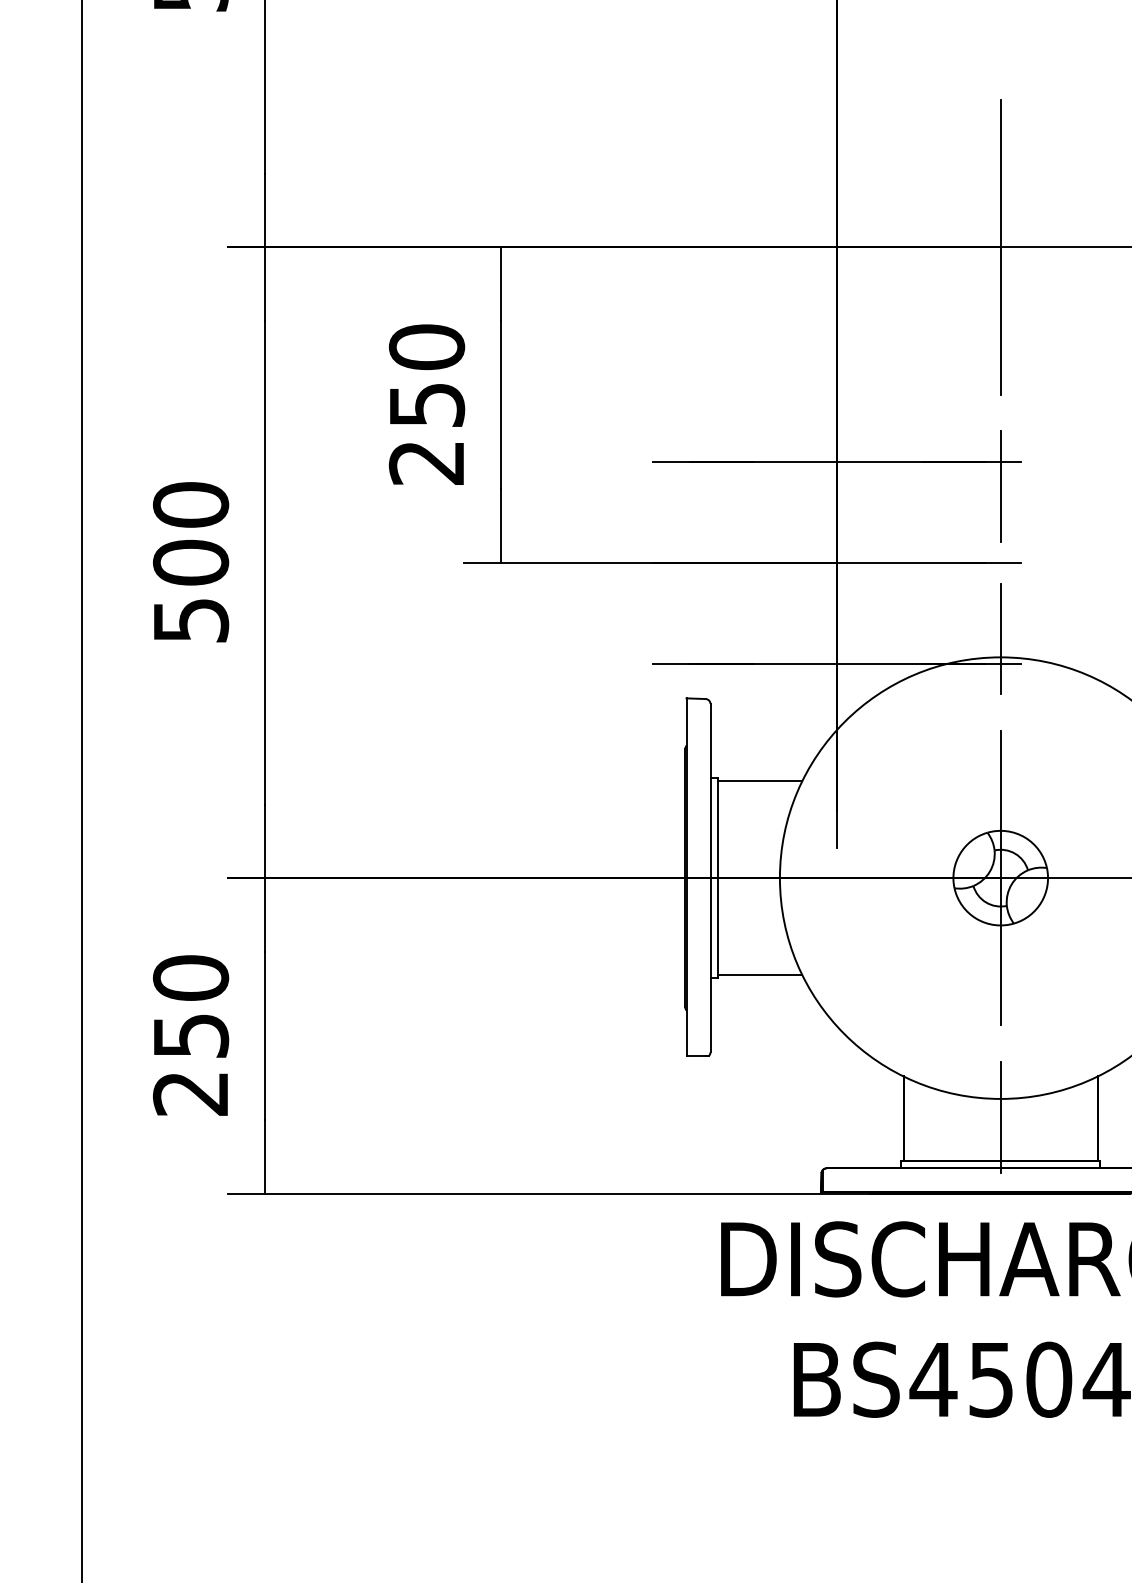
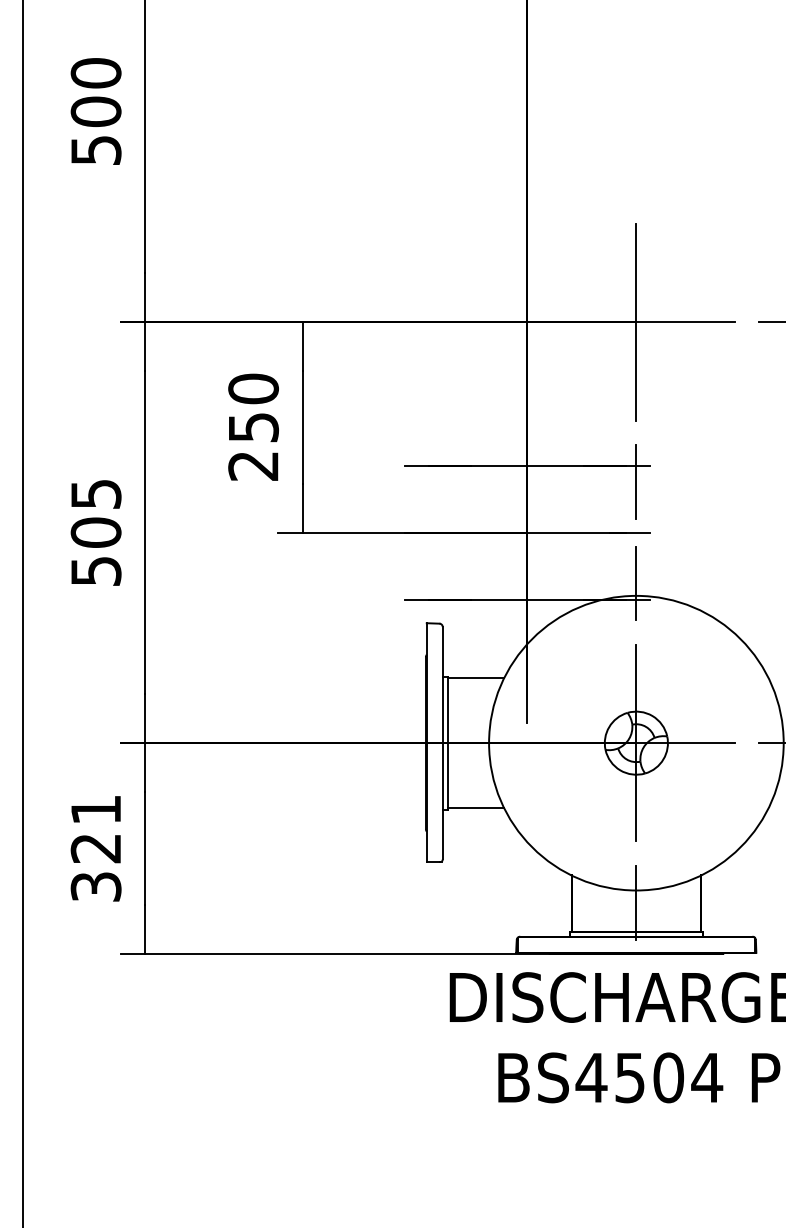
text: (190, 505) -> (95, 494), 500 -> 505
text: (190, 1034) -> (95, 847), 250 -> 321

